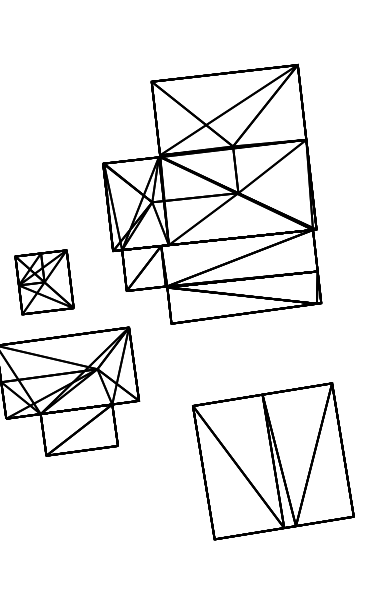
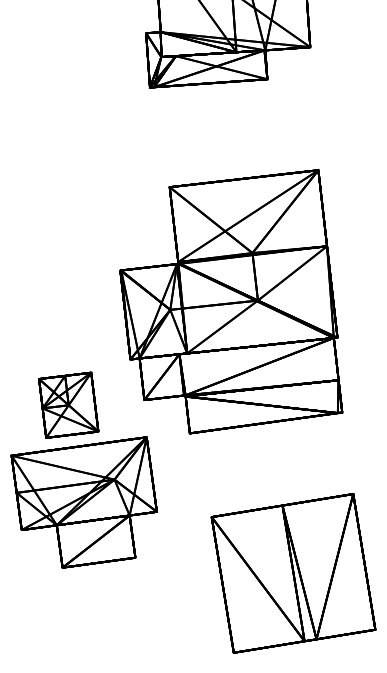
part: (44, 281) -> (68, 404), moved

